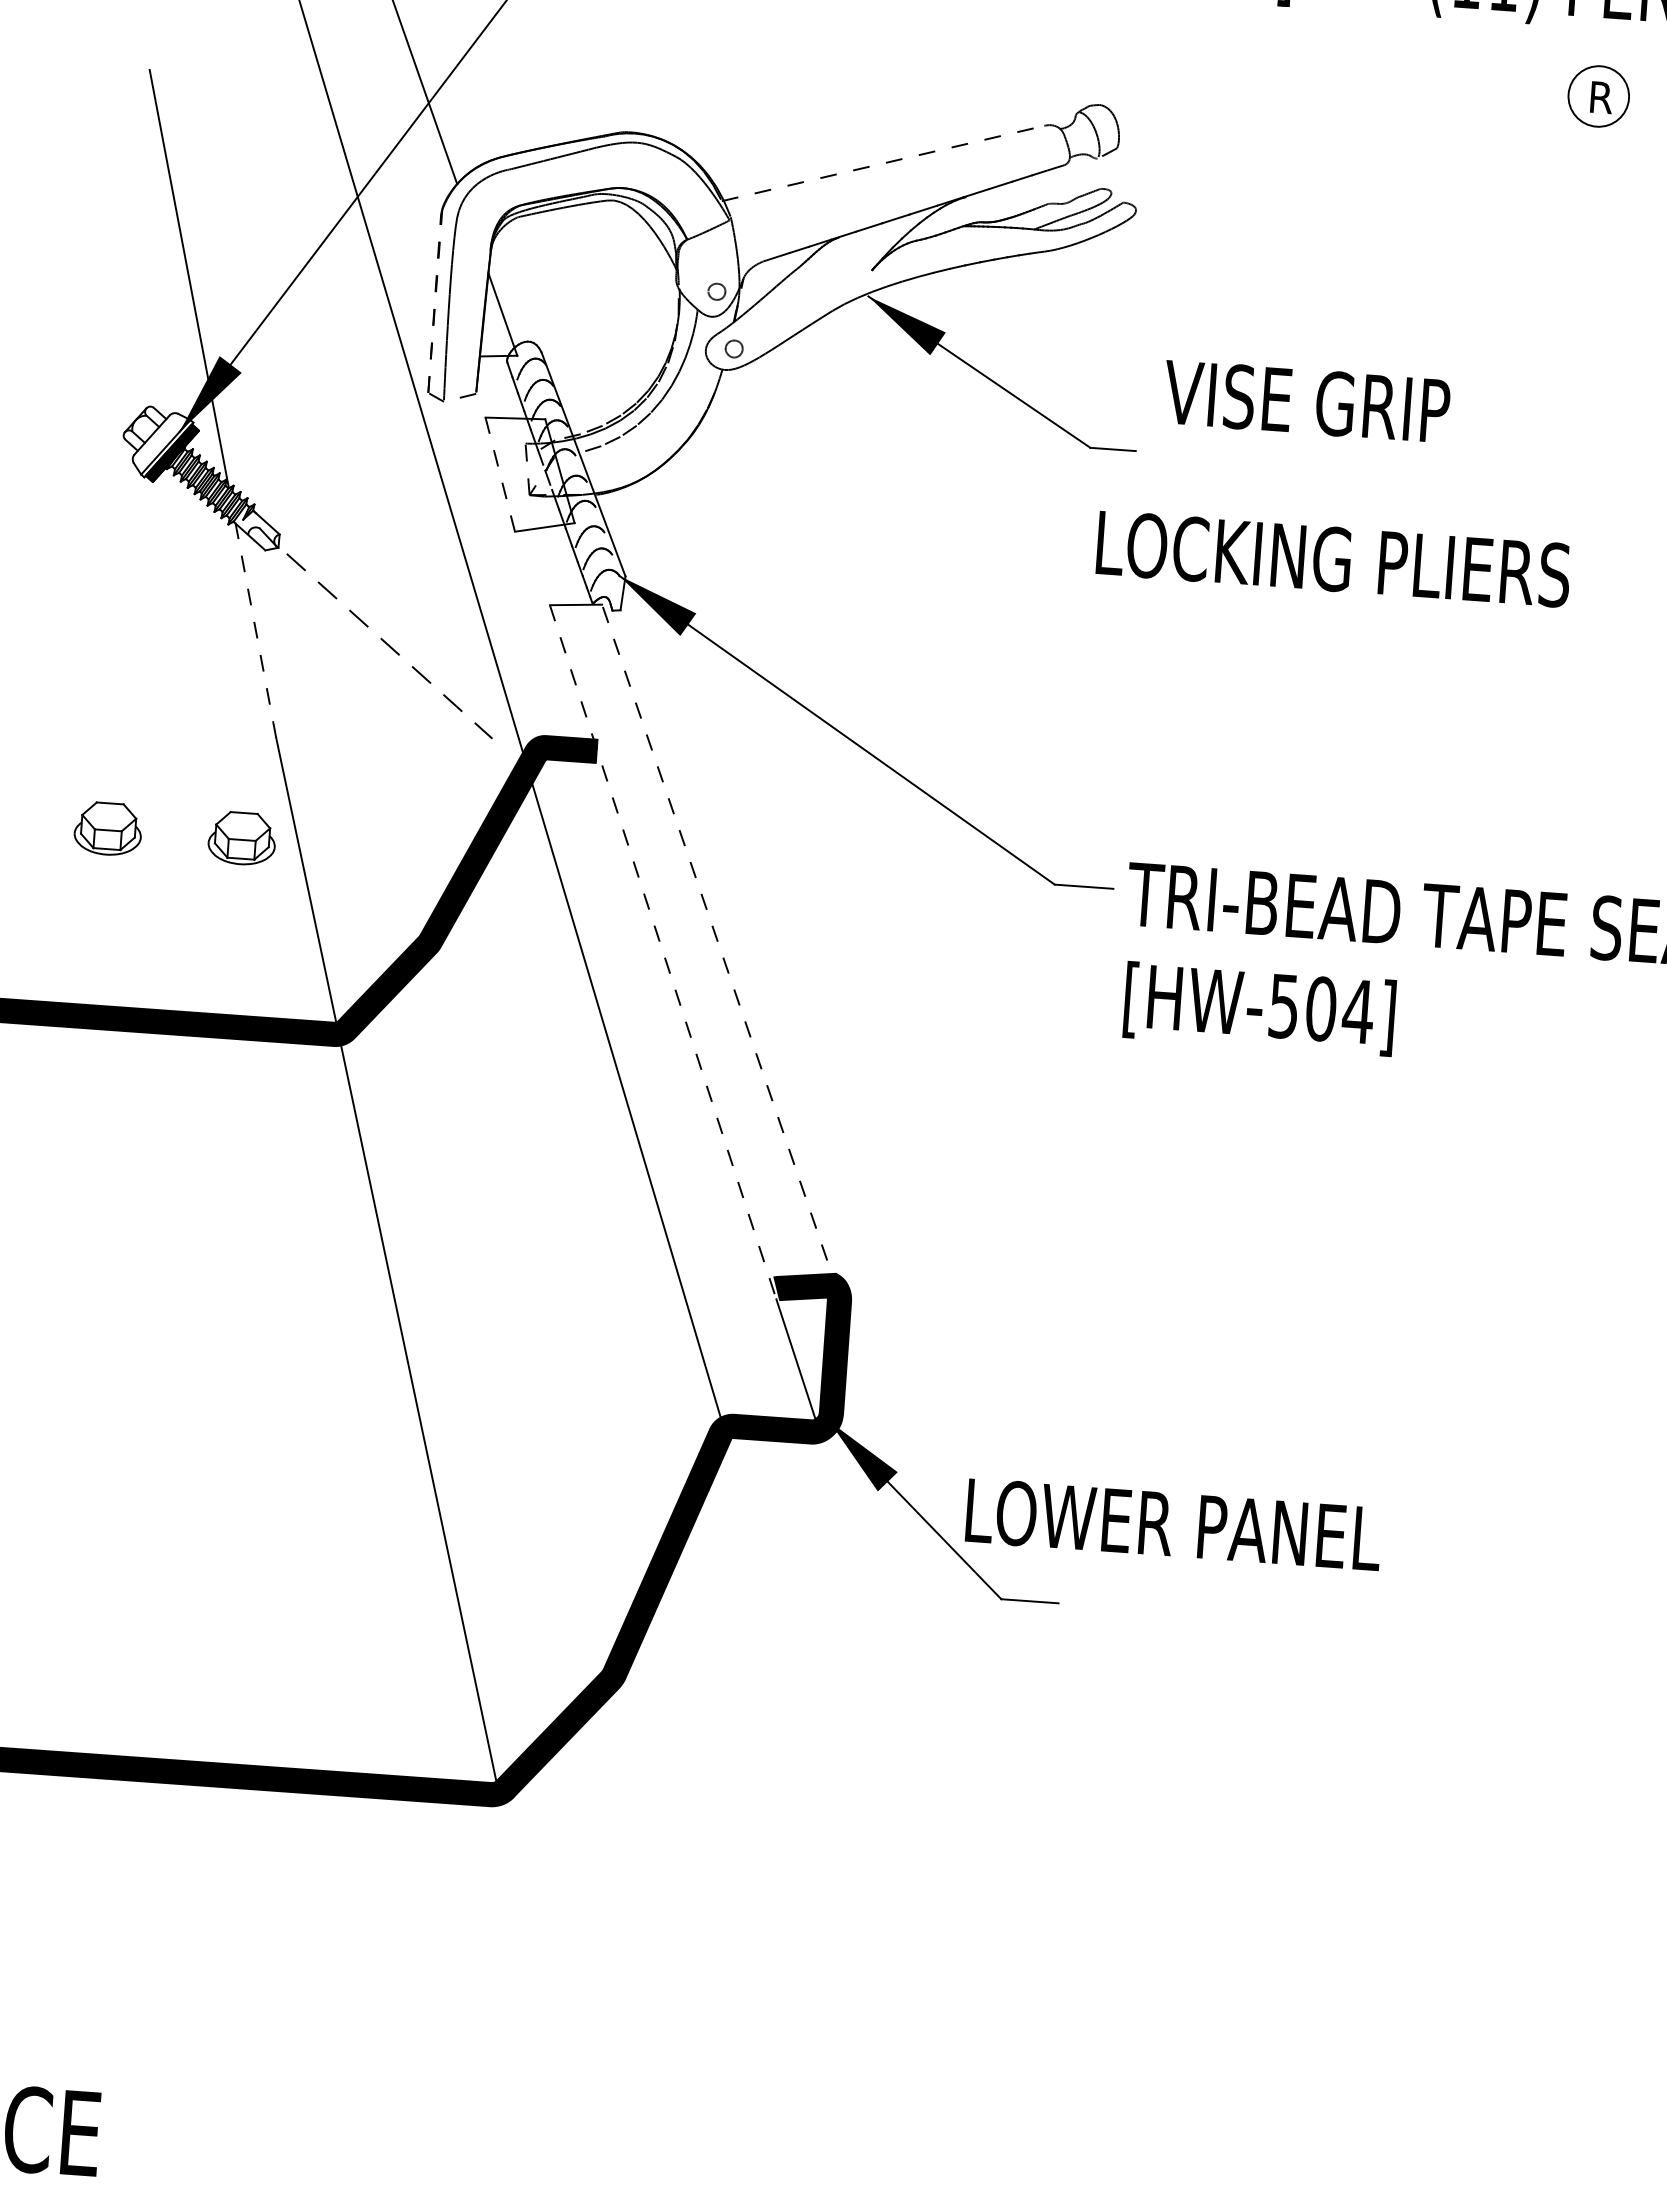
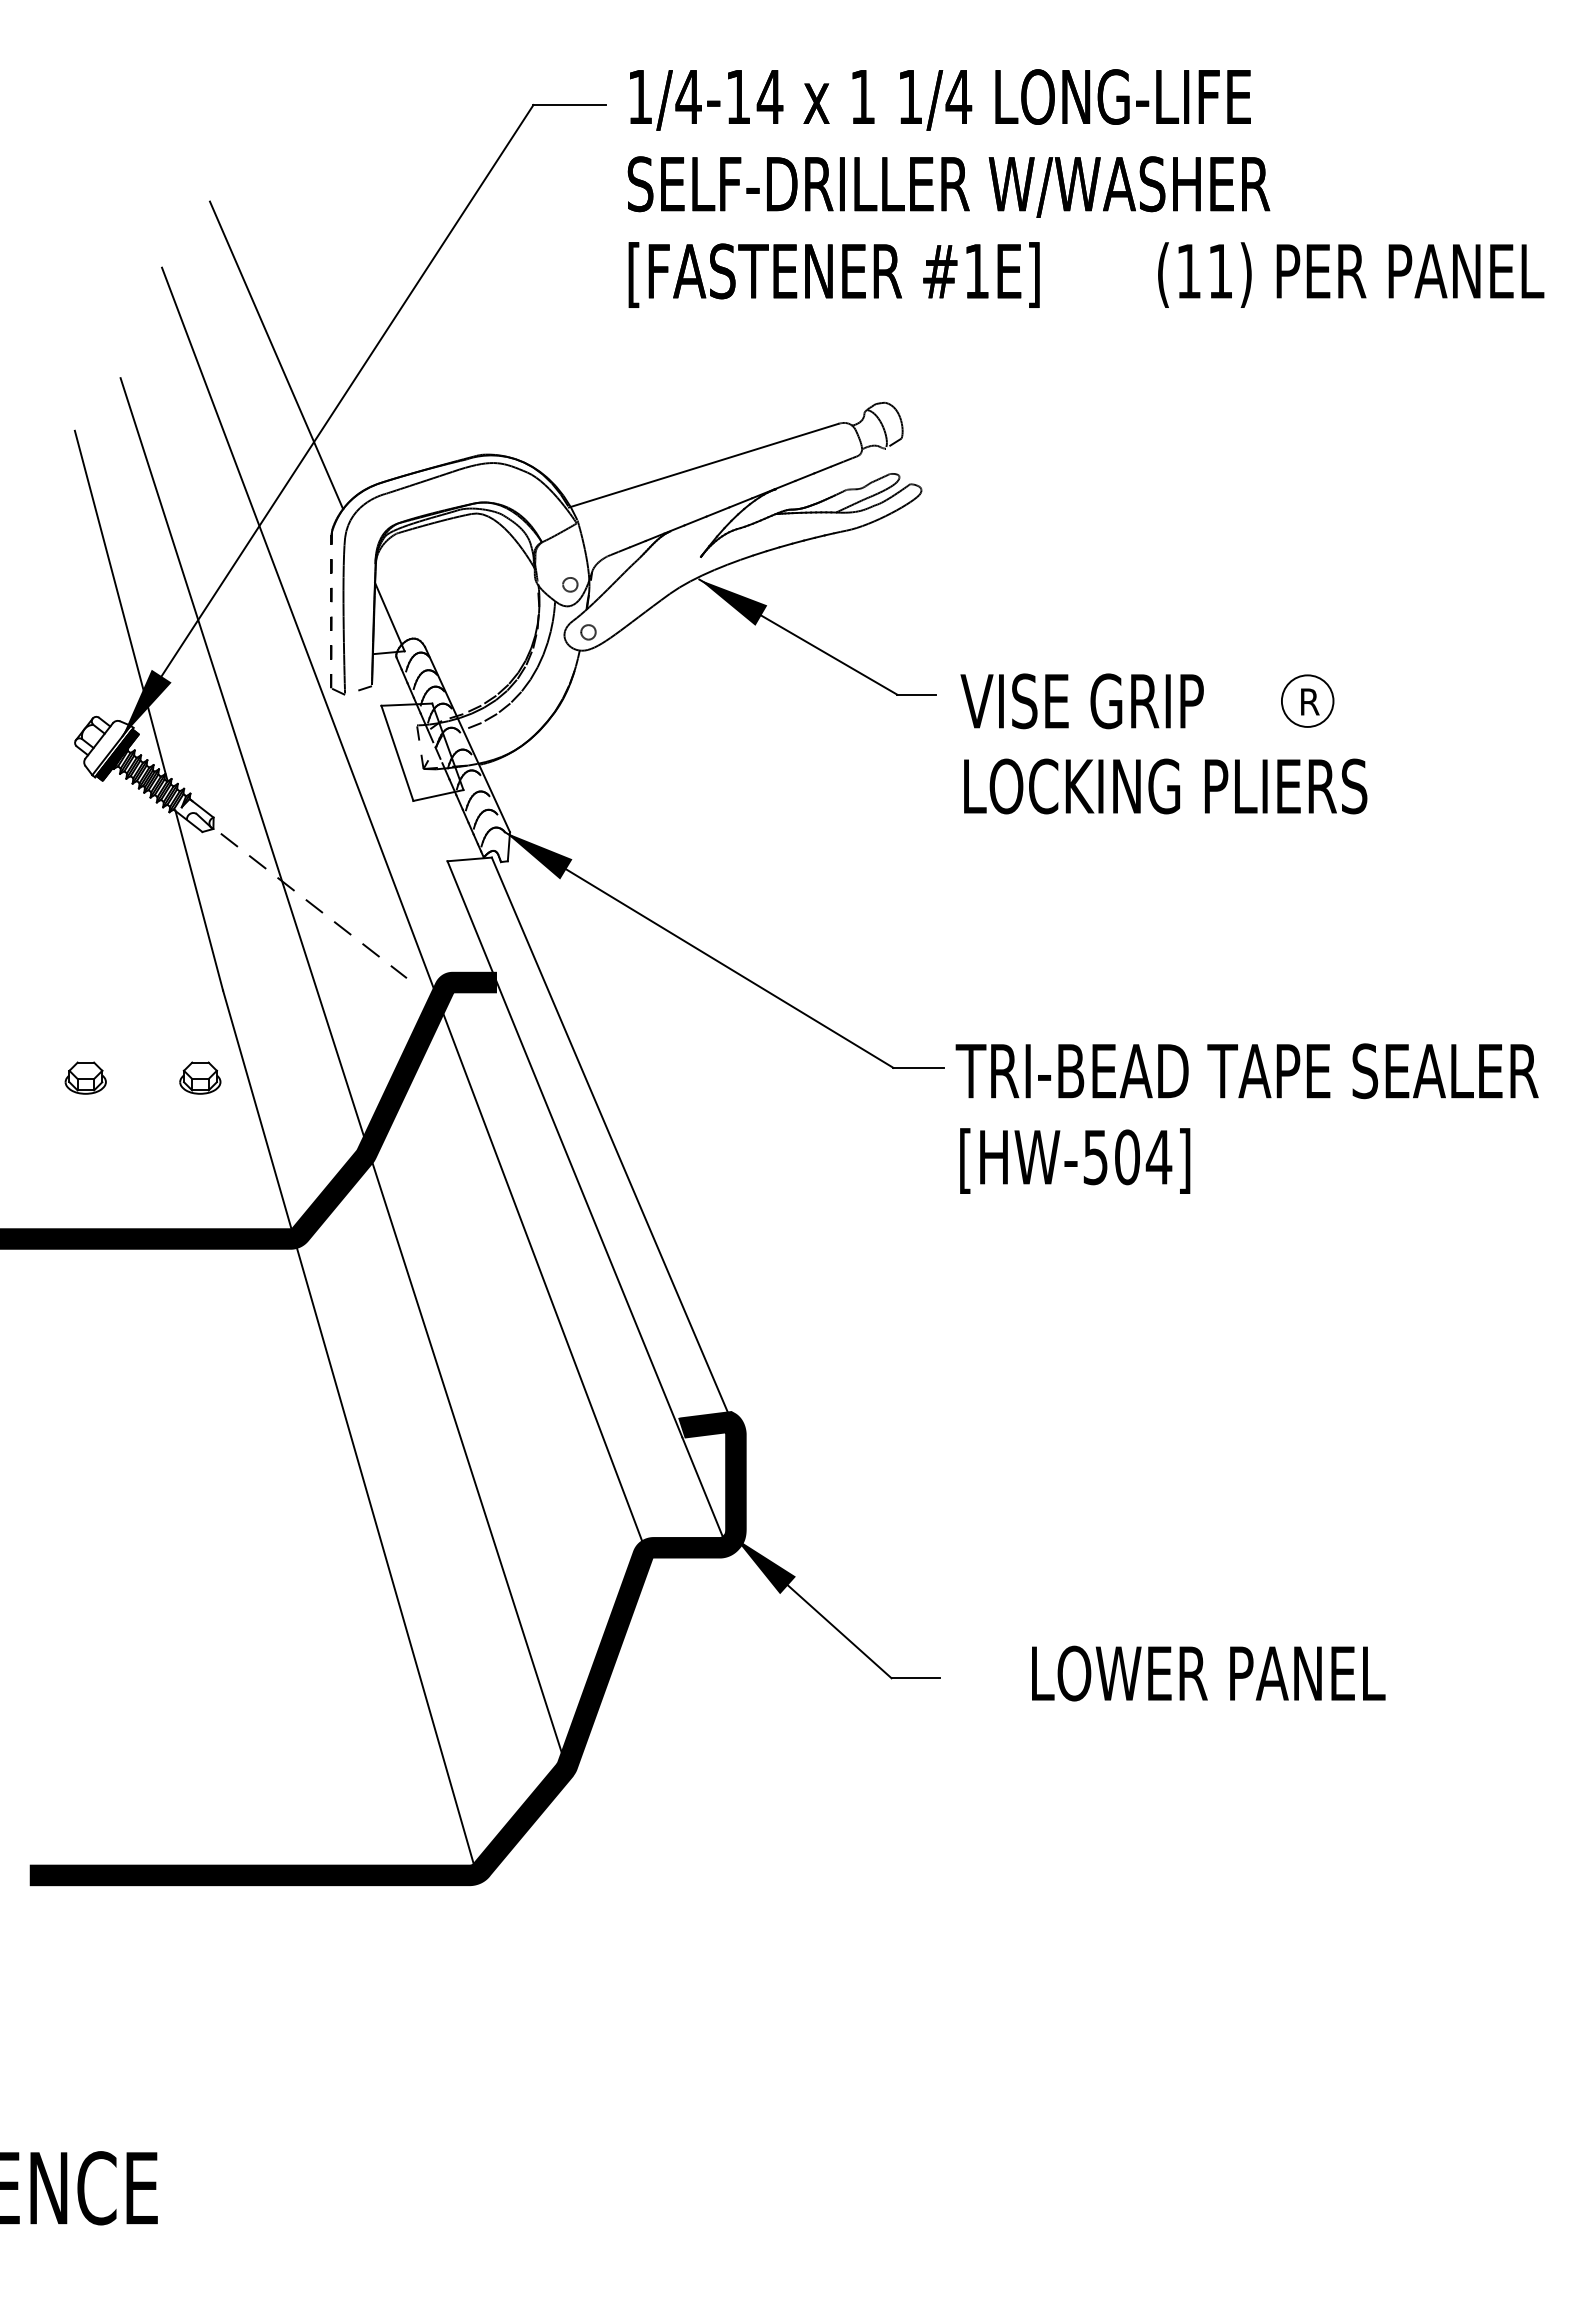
part: (1598, 95) -> (1307, 700), moved
line: (884, 163) -> (704, 465), dashed -> solid
text: (1305, 401) -> (1081, 701), moved
line: (500, 473) -> (397, 752), dashed -> solid
text: (1333, 559) -> (1165, 786), moved
line: (256, 629) -> (199, 899), dashed -> solid
part: (107, 828) -> (85, 1077), size x0.71
part: (242, 837) -> (200, 1077), size x0.71
line: (410, 843) -> (343, 1072), added
line: (720, 948) -> (613, 1142), dashed -> solid
line: (662, 952) -> (564, 1149), dashed -> solid
text: (1173, 1524) -> (1208, 1673), moved

